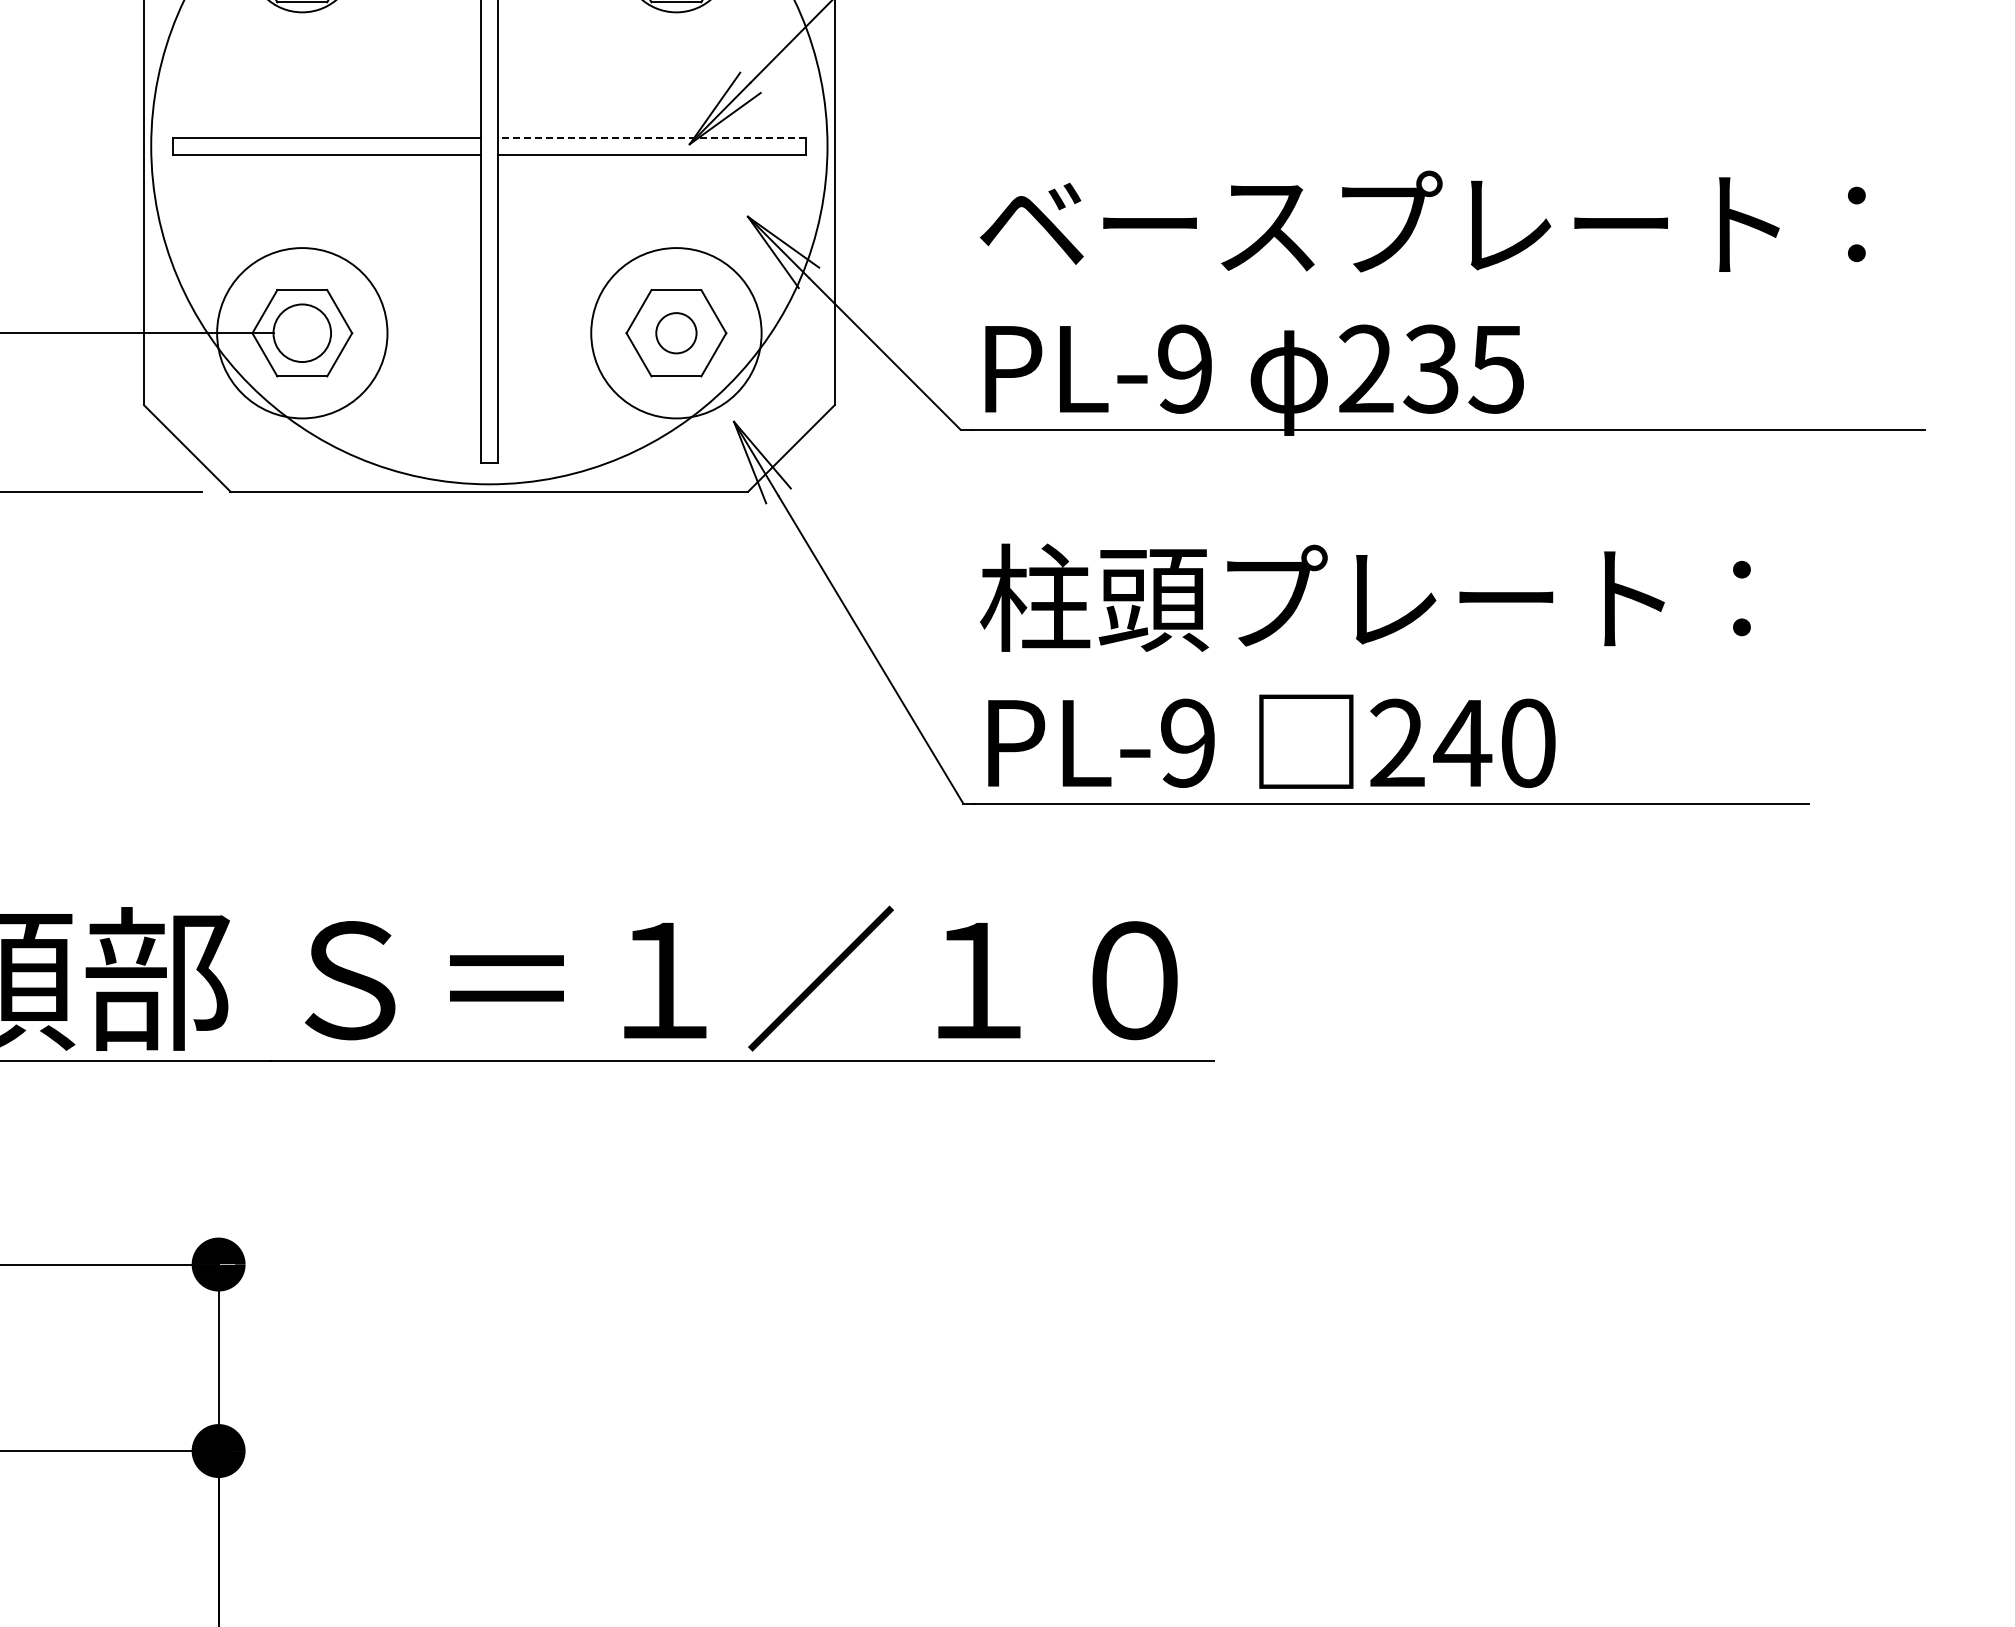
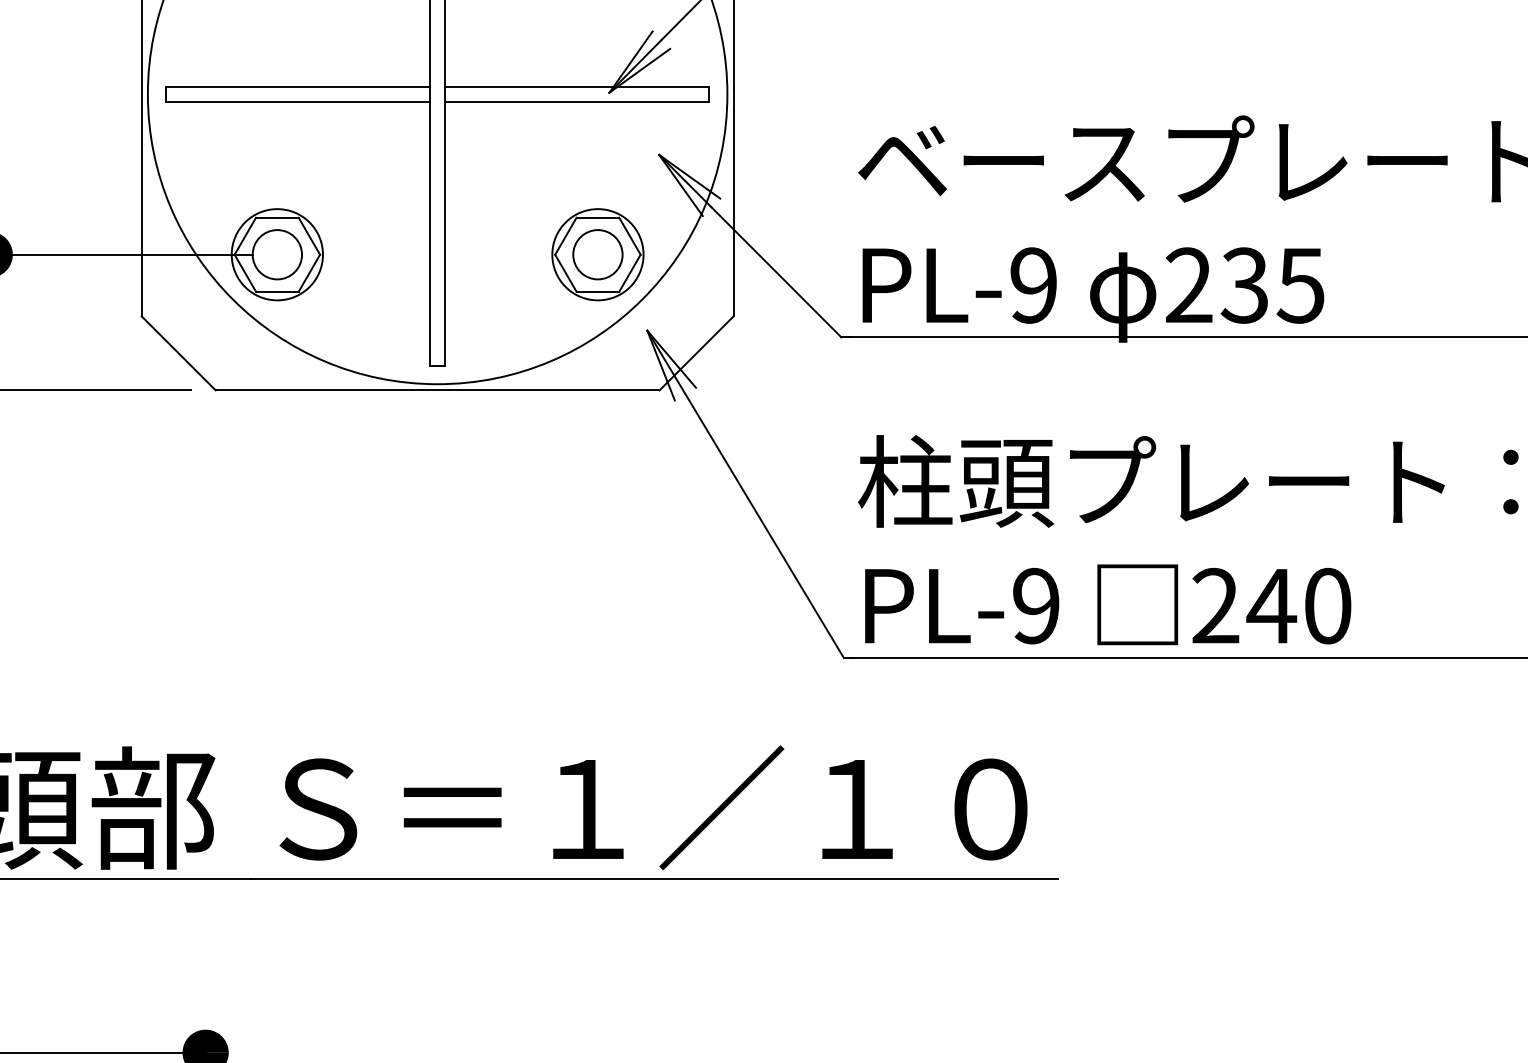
line: (651, 137) -> (576, 87), dashed -> solid
circle: (302, 333) -> (277, 254), size x0.62
circle: (676, 333) -> (598, 254), size x0.62
circle: (676, 333) -> (598, 254), size x1.43

